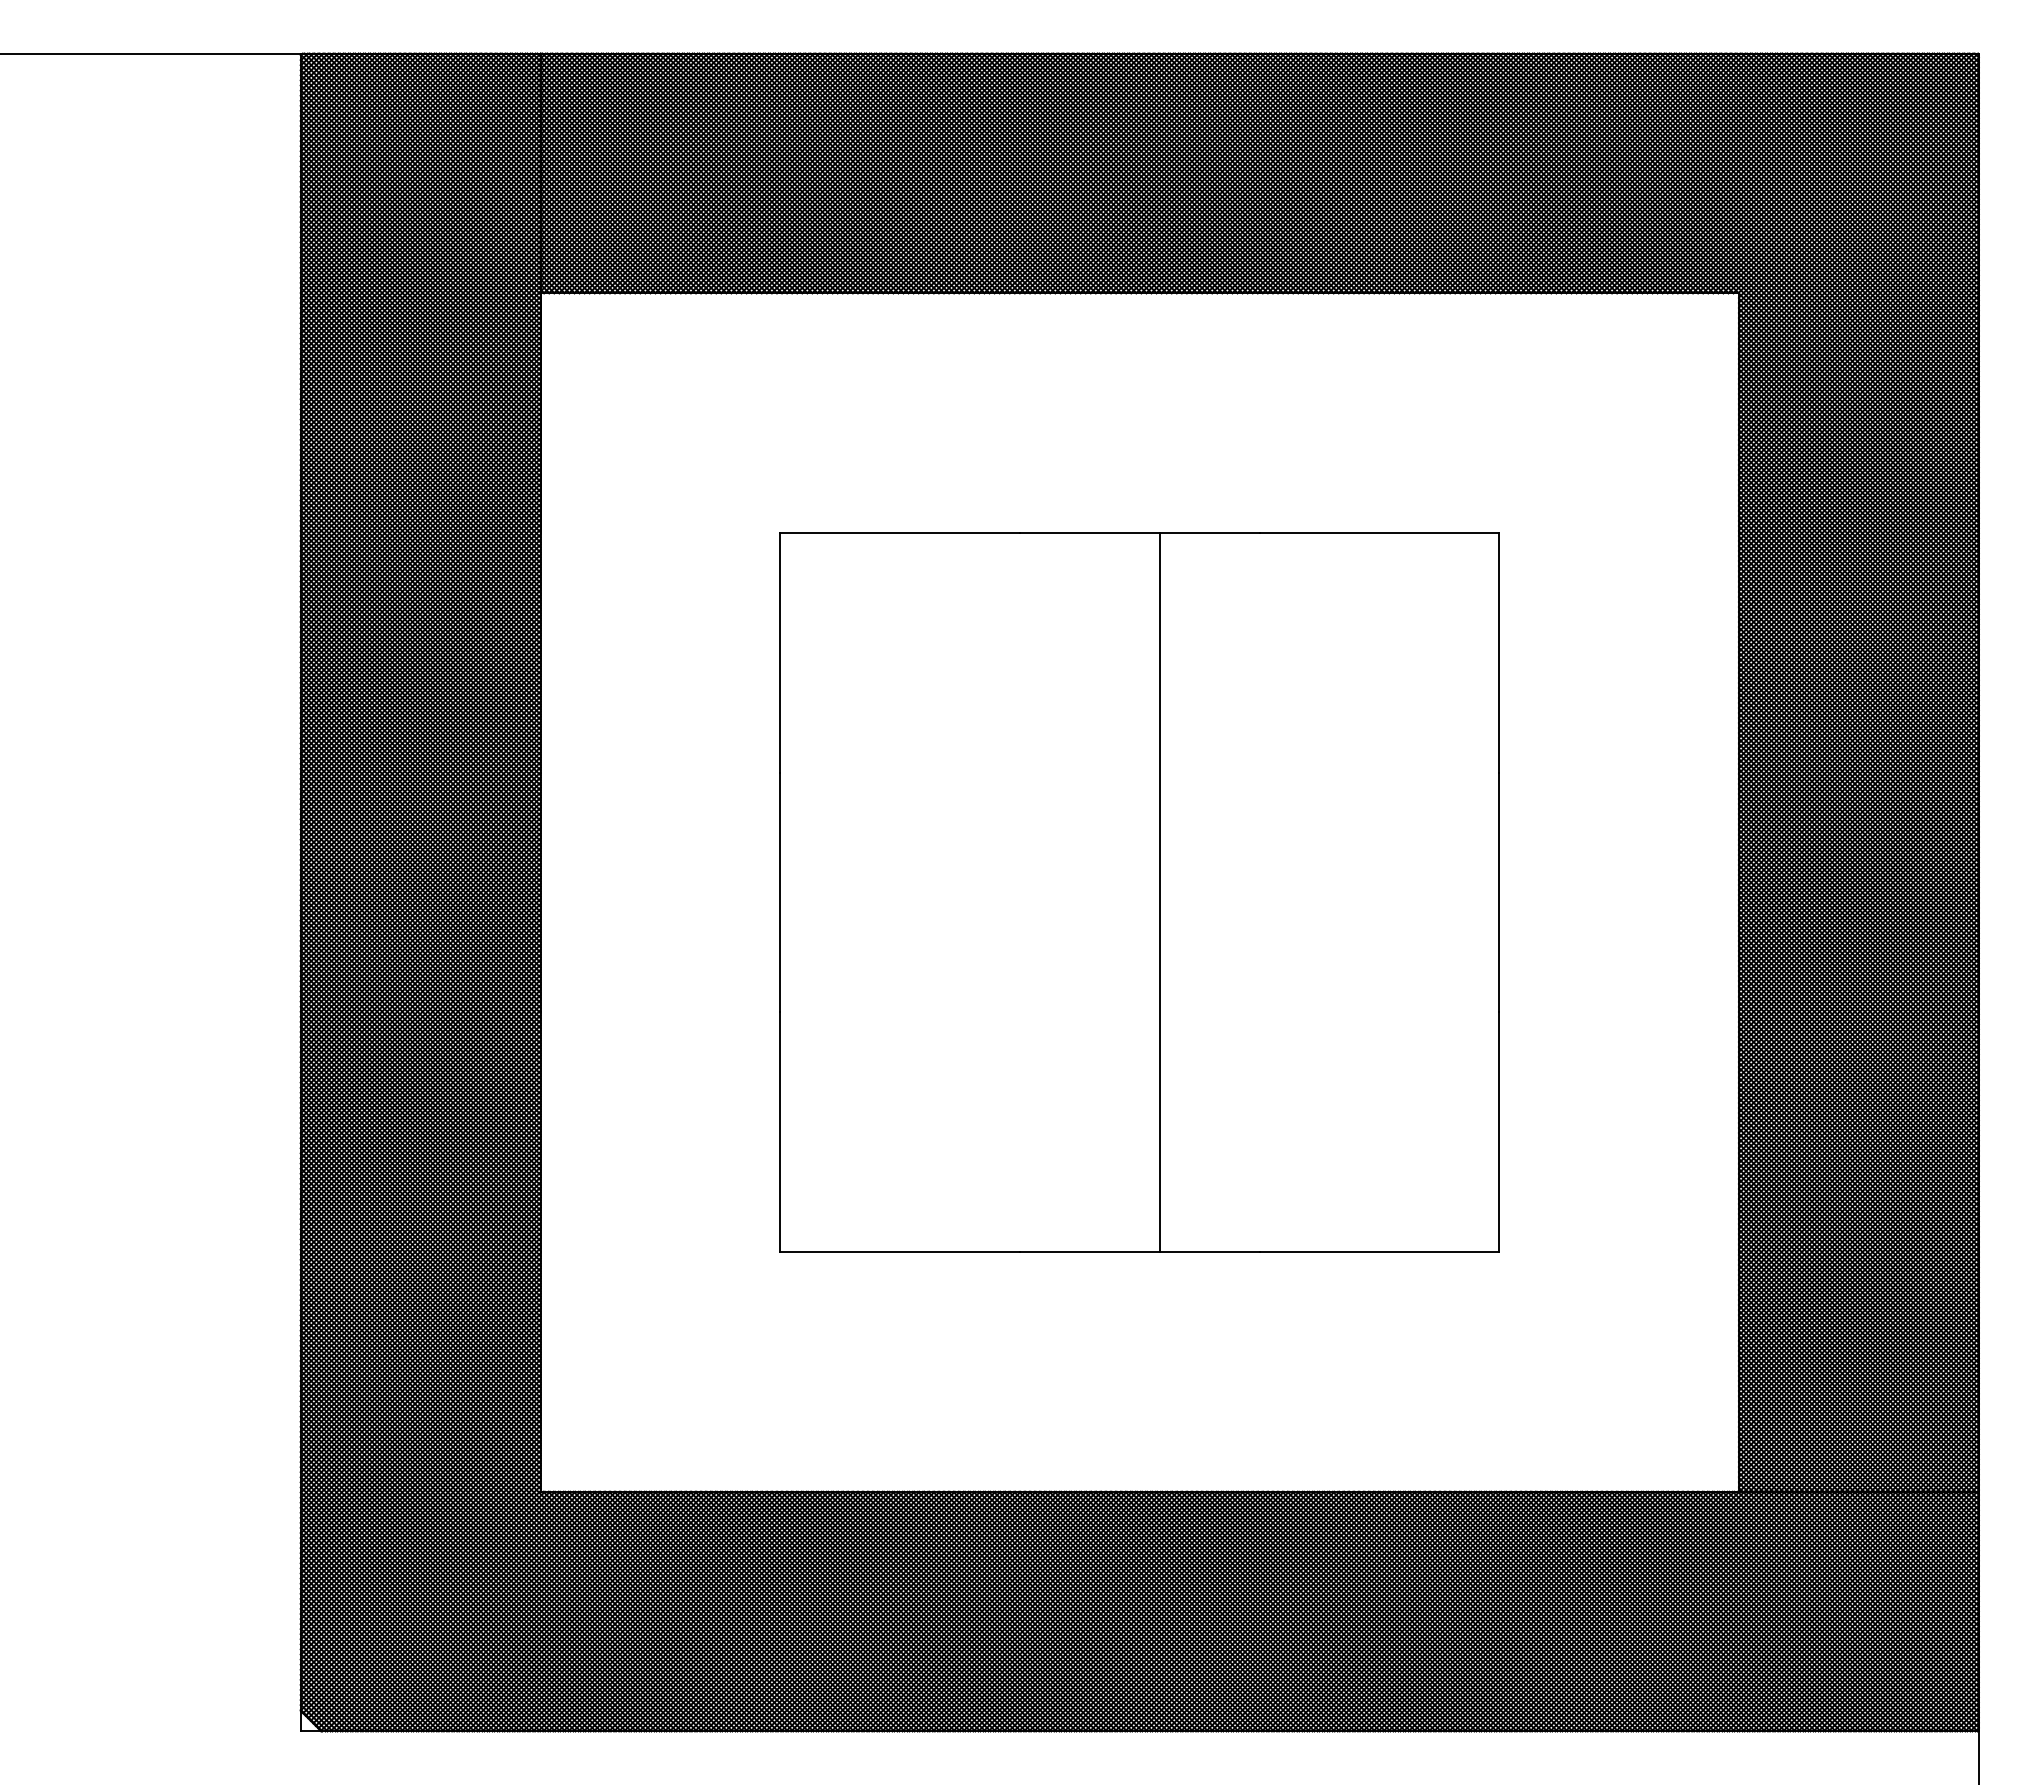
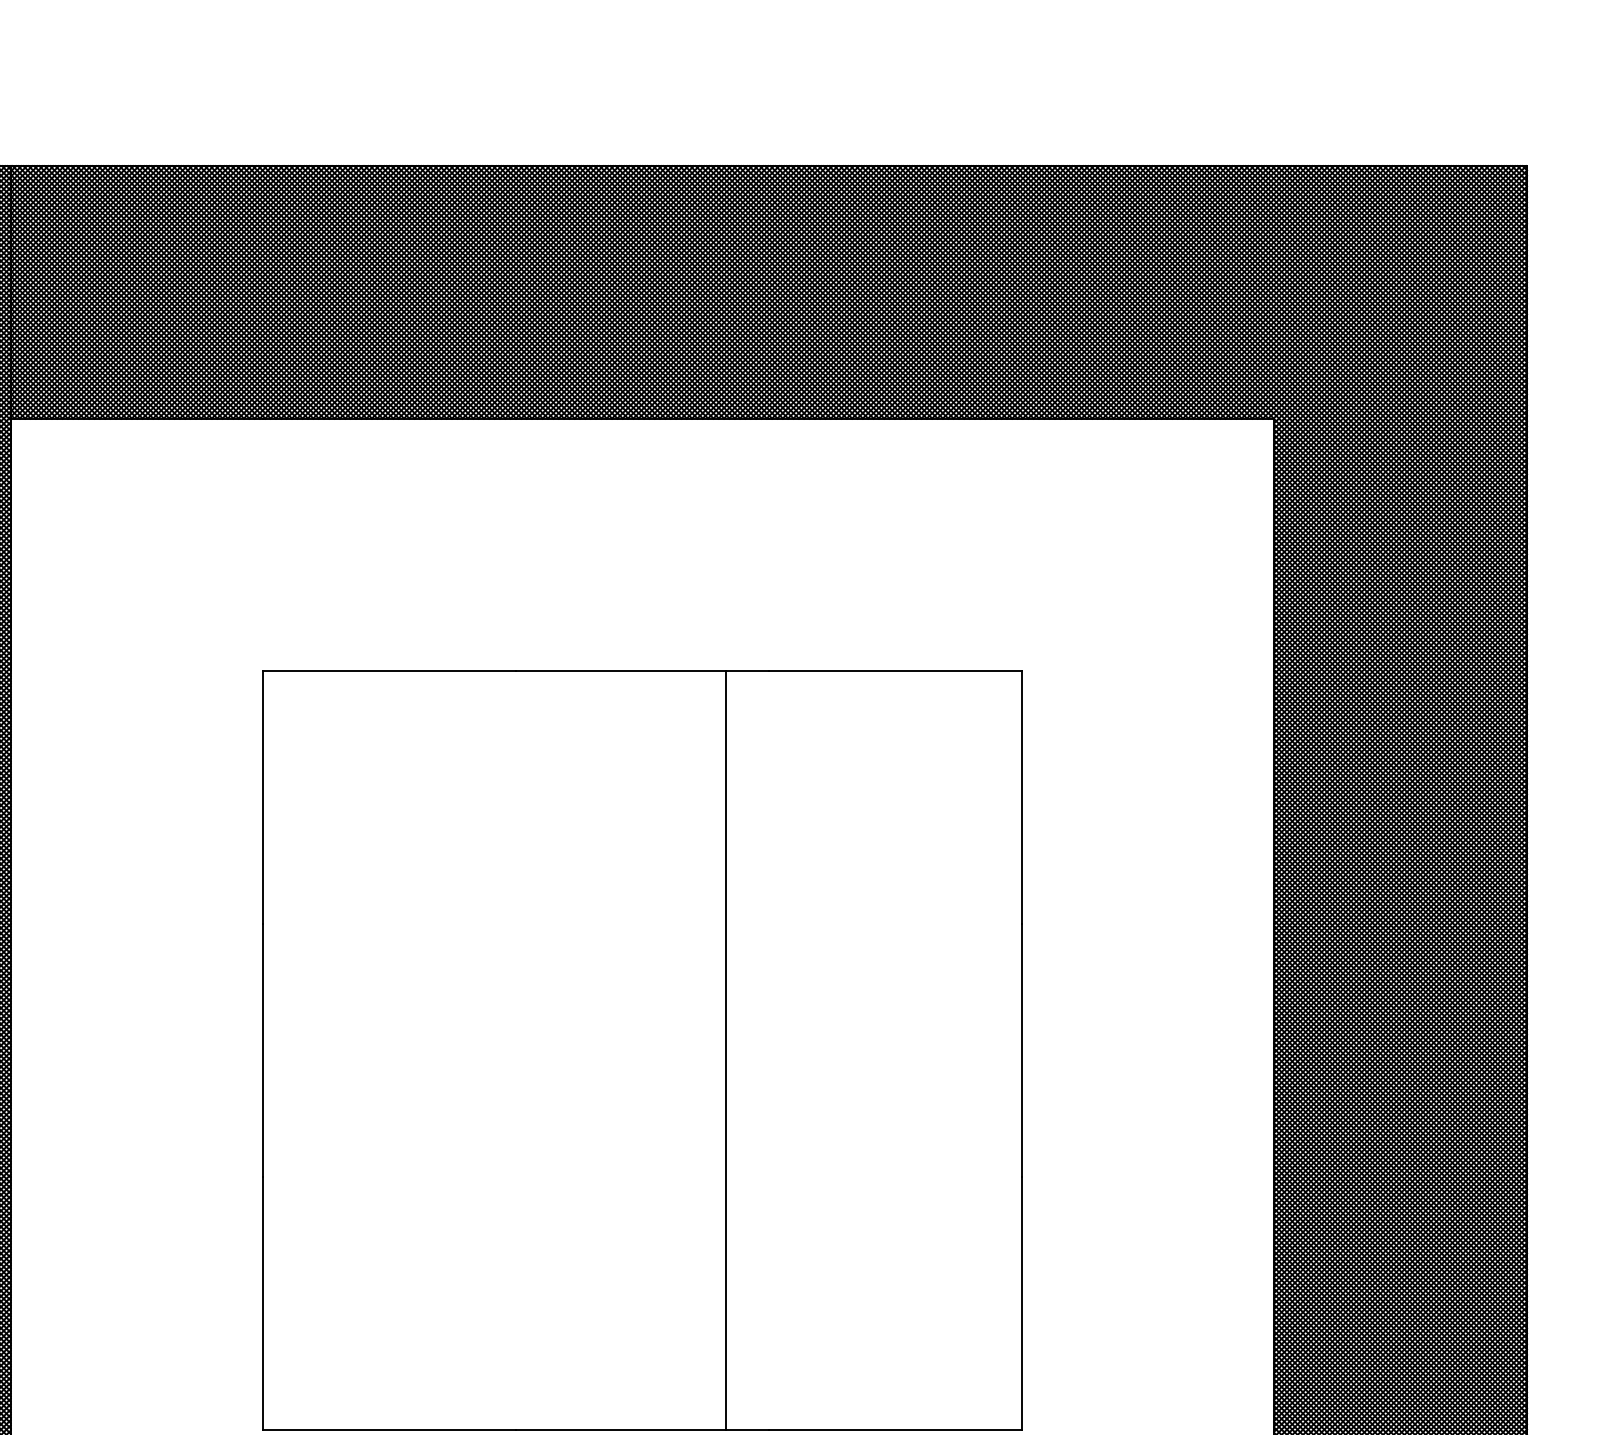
line: (1160, 892) -> (726, 1050), moved

